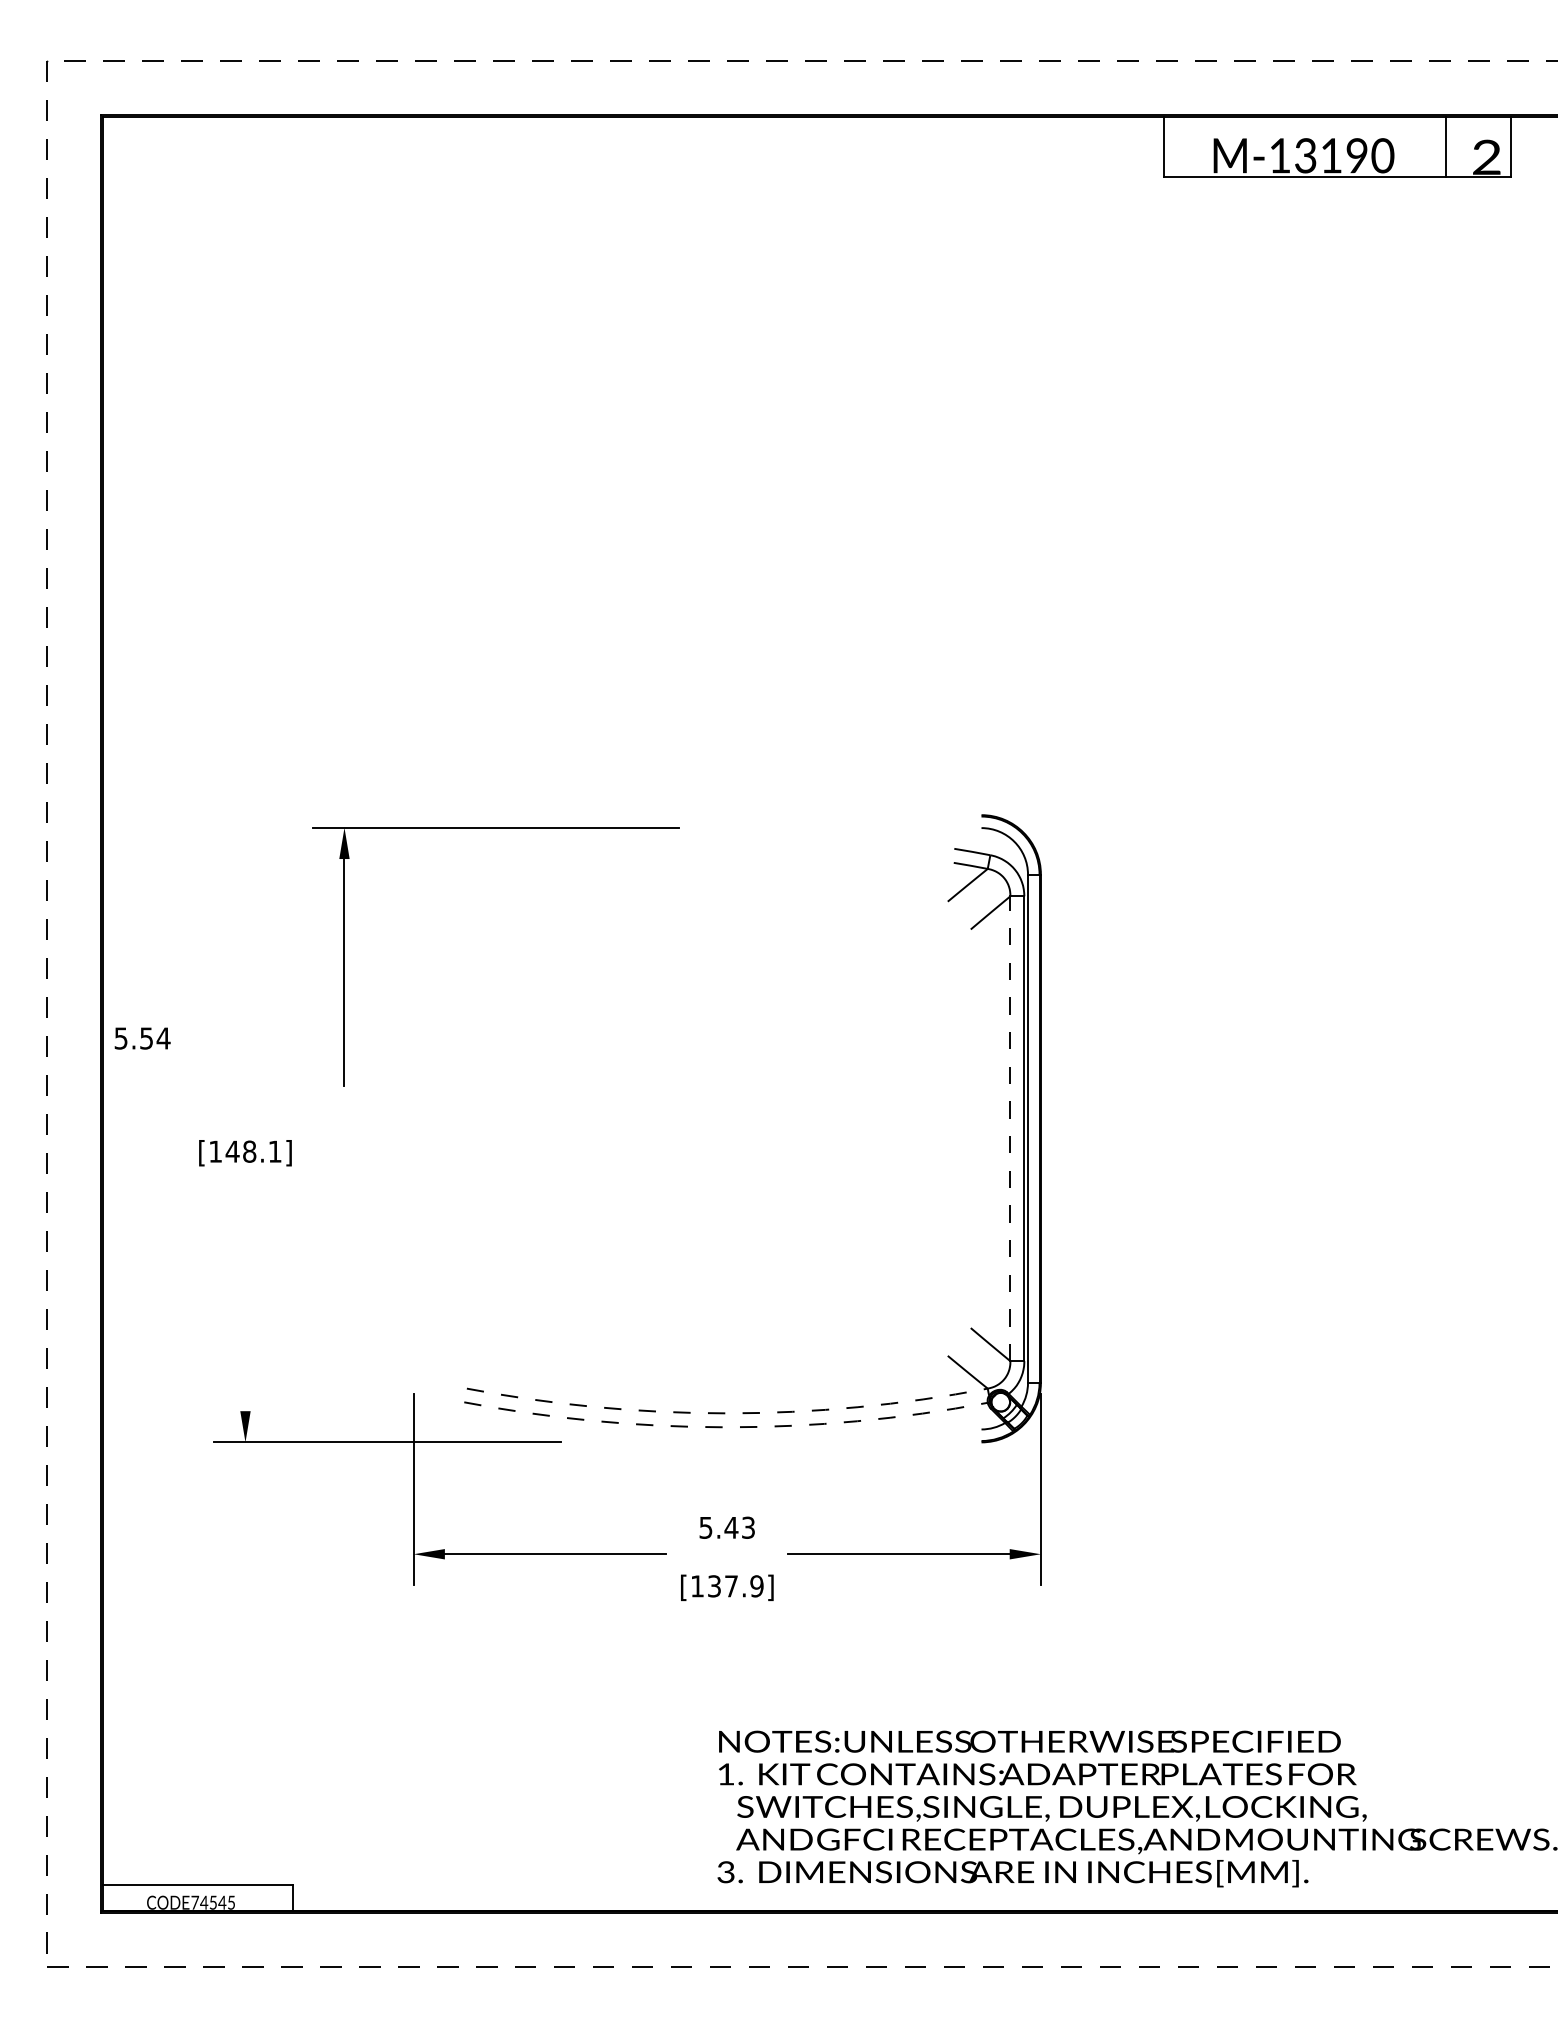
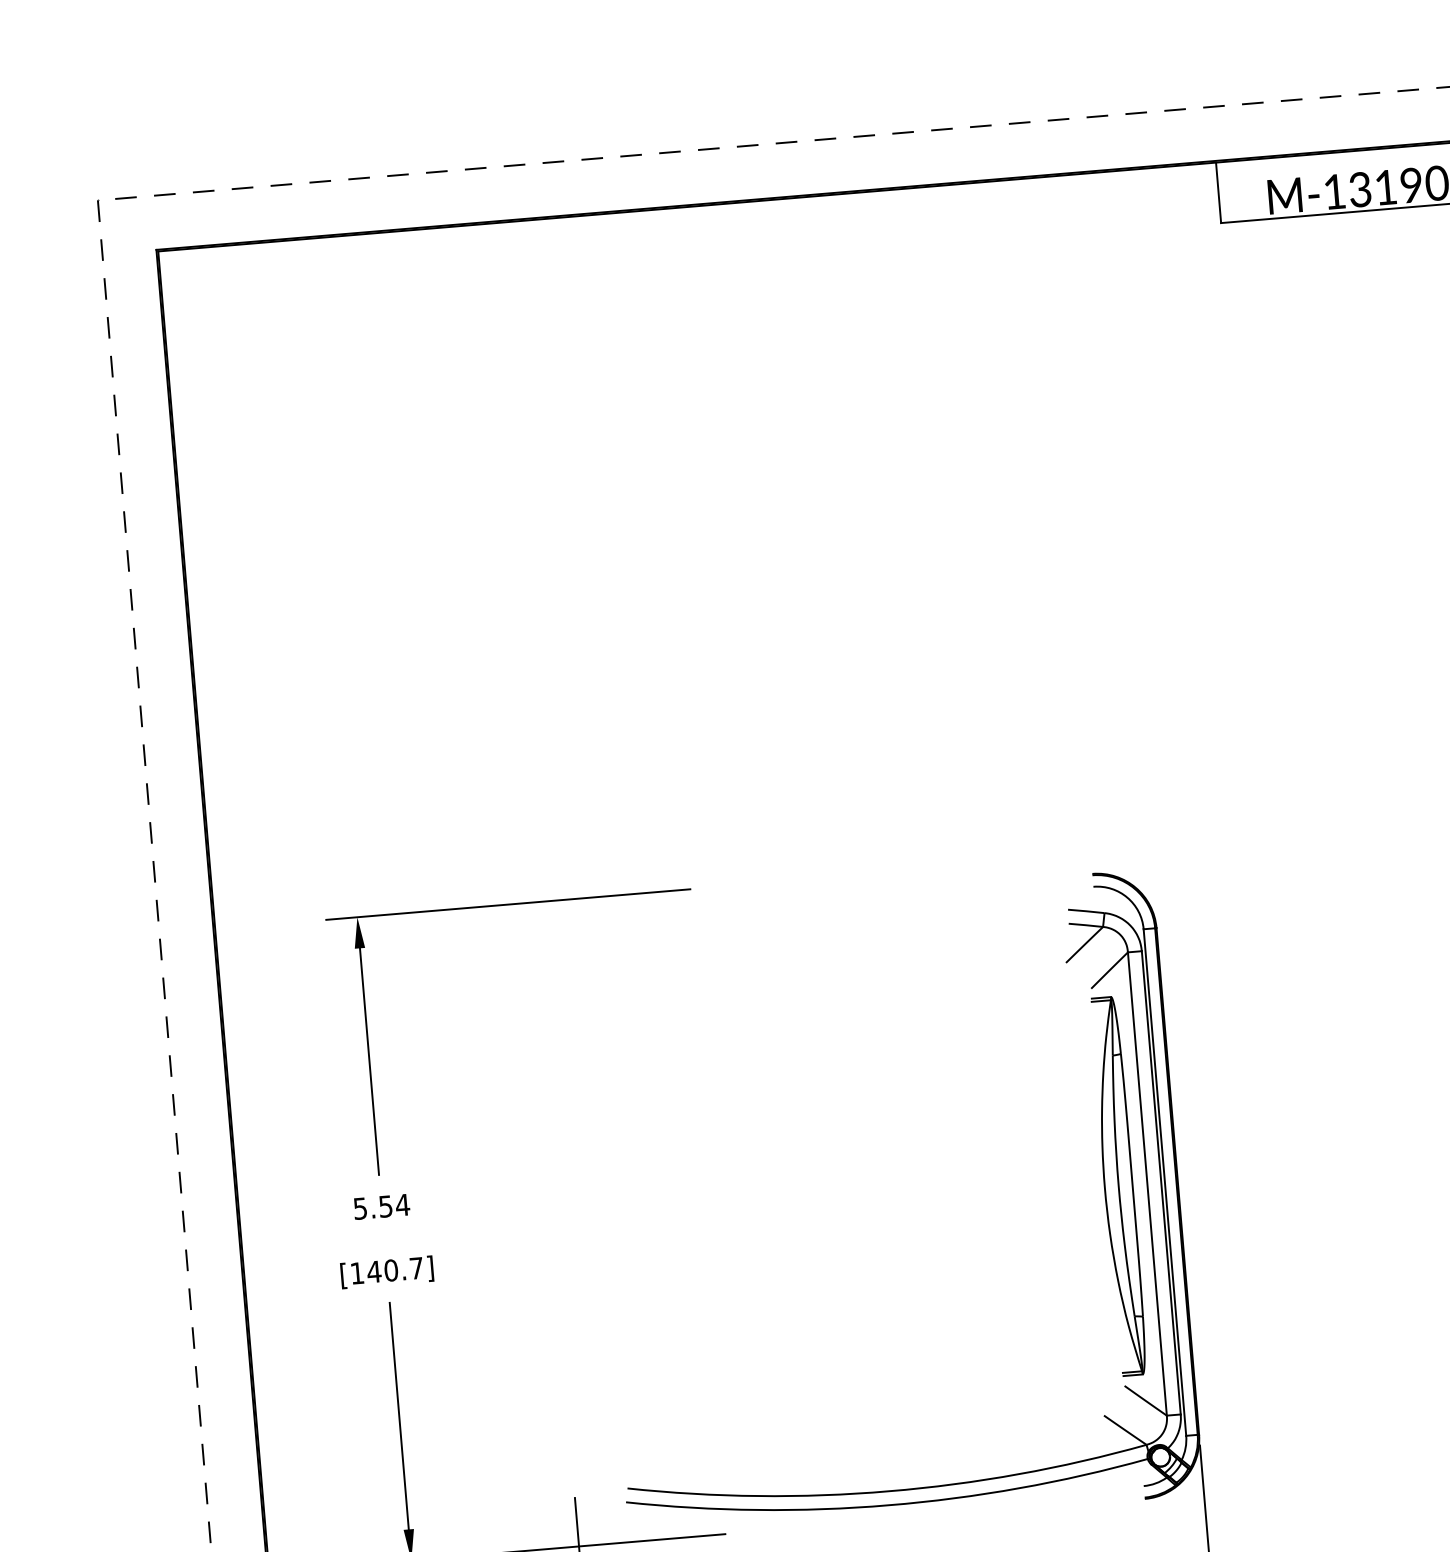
part: (495, 828) -> (507, 905), moved
text: (142, 1038) -> (381, 1206), moved
part: (981, 1128) -> (1118, 1186), added
line: (1010, 1128) -> (1147, 1183), dashed -> solid
text: (262, 1151) -> (404, 1269), [148.1] -> [140.7]
line: (245, 1297) -> (399, 1416), added
arc: (727, 1413) -> (889, 1491), dashed -> solid
arc: (725, 1427) -> (888, 1505), dashed -> solid

